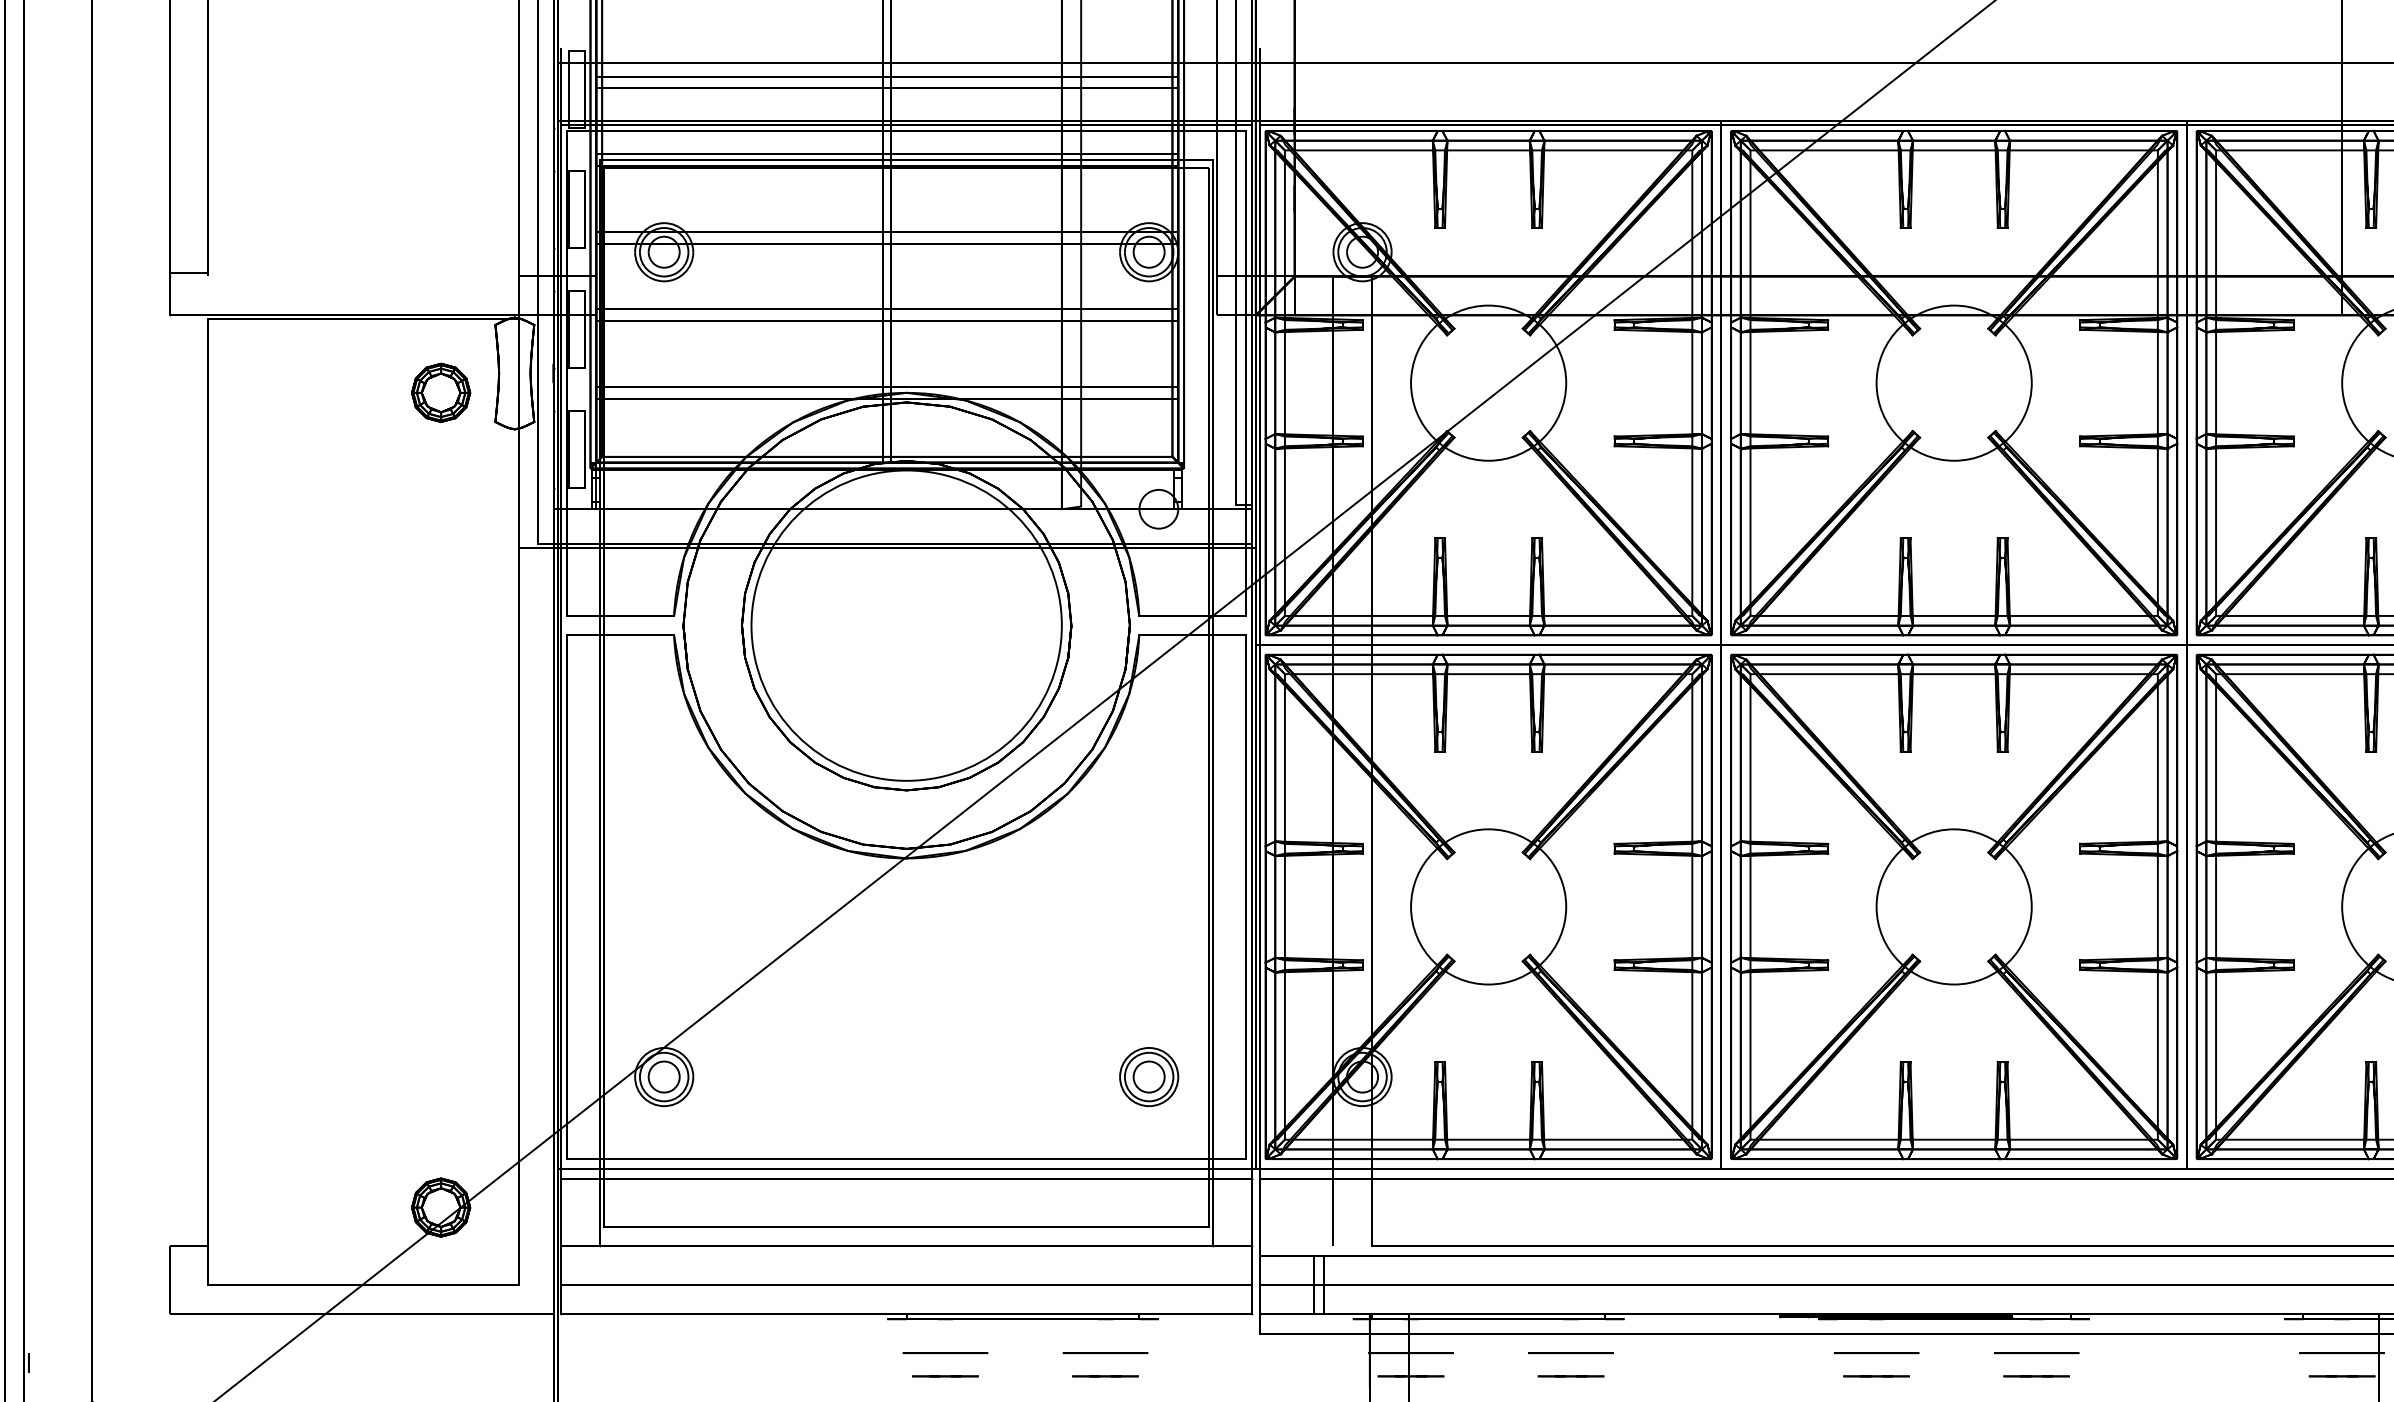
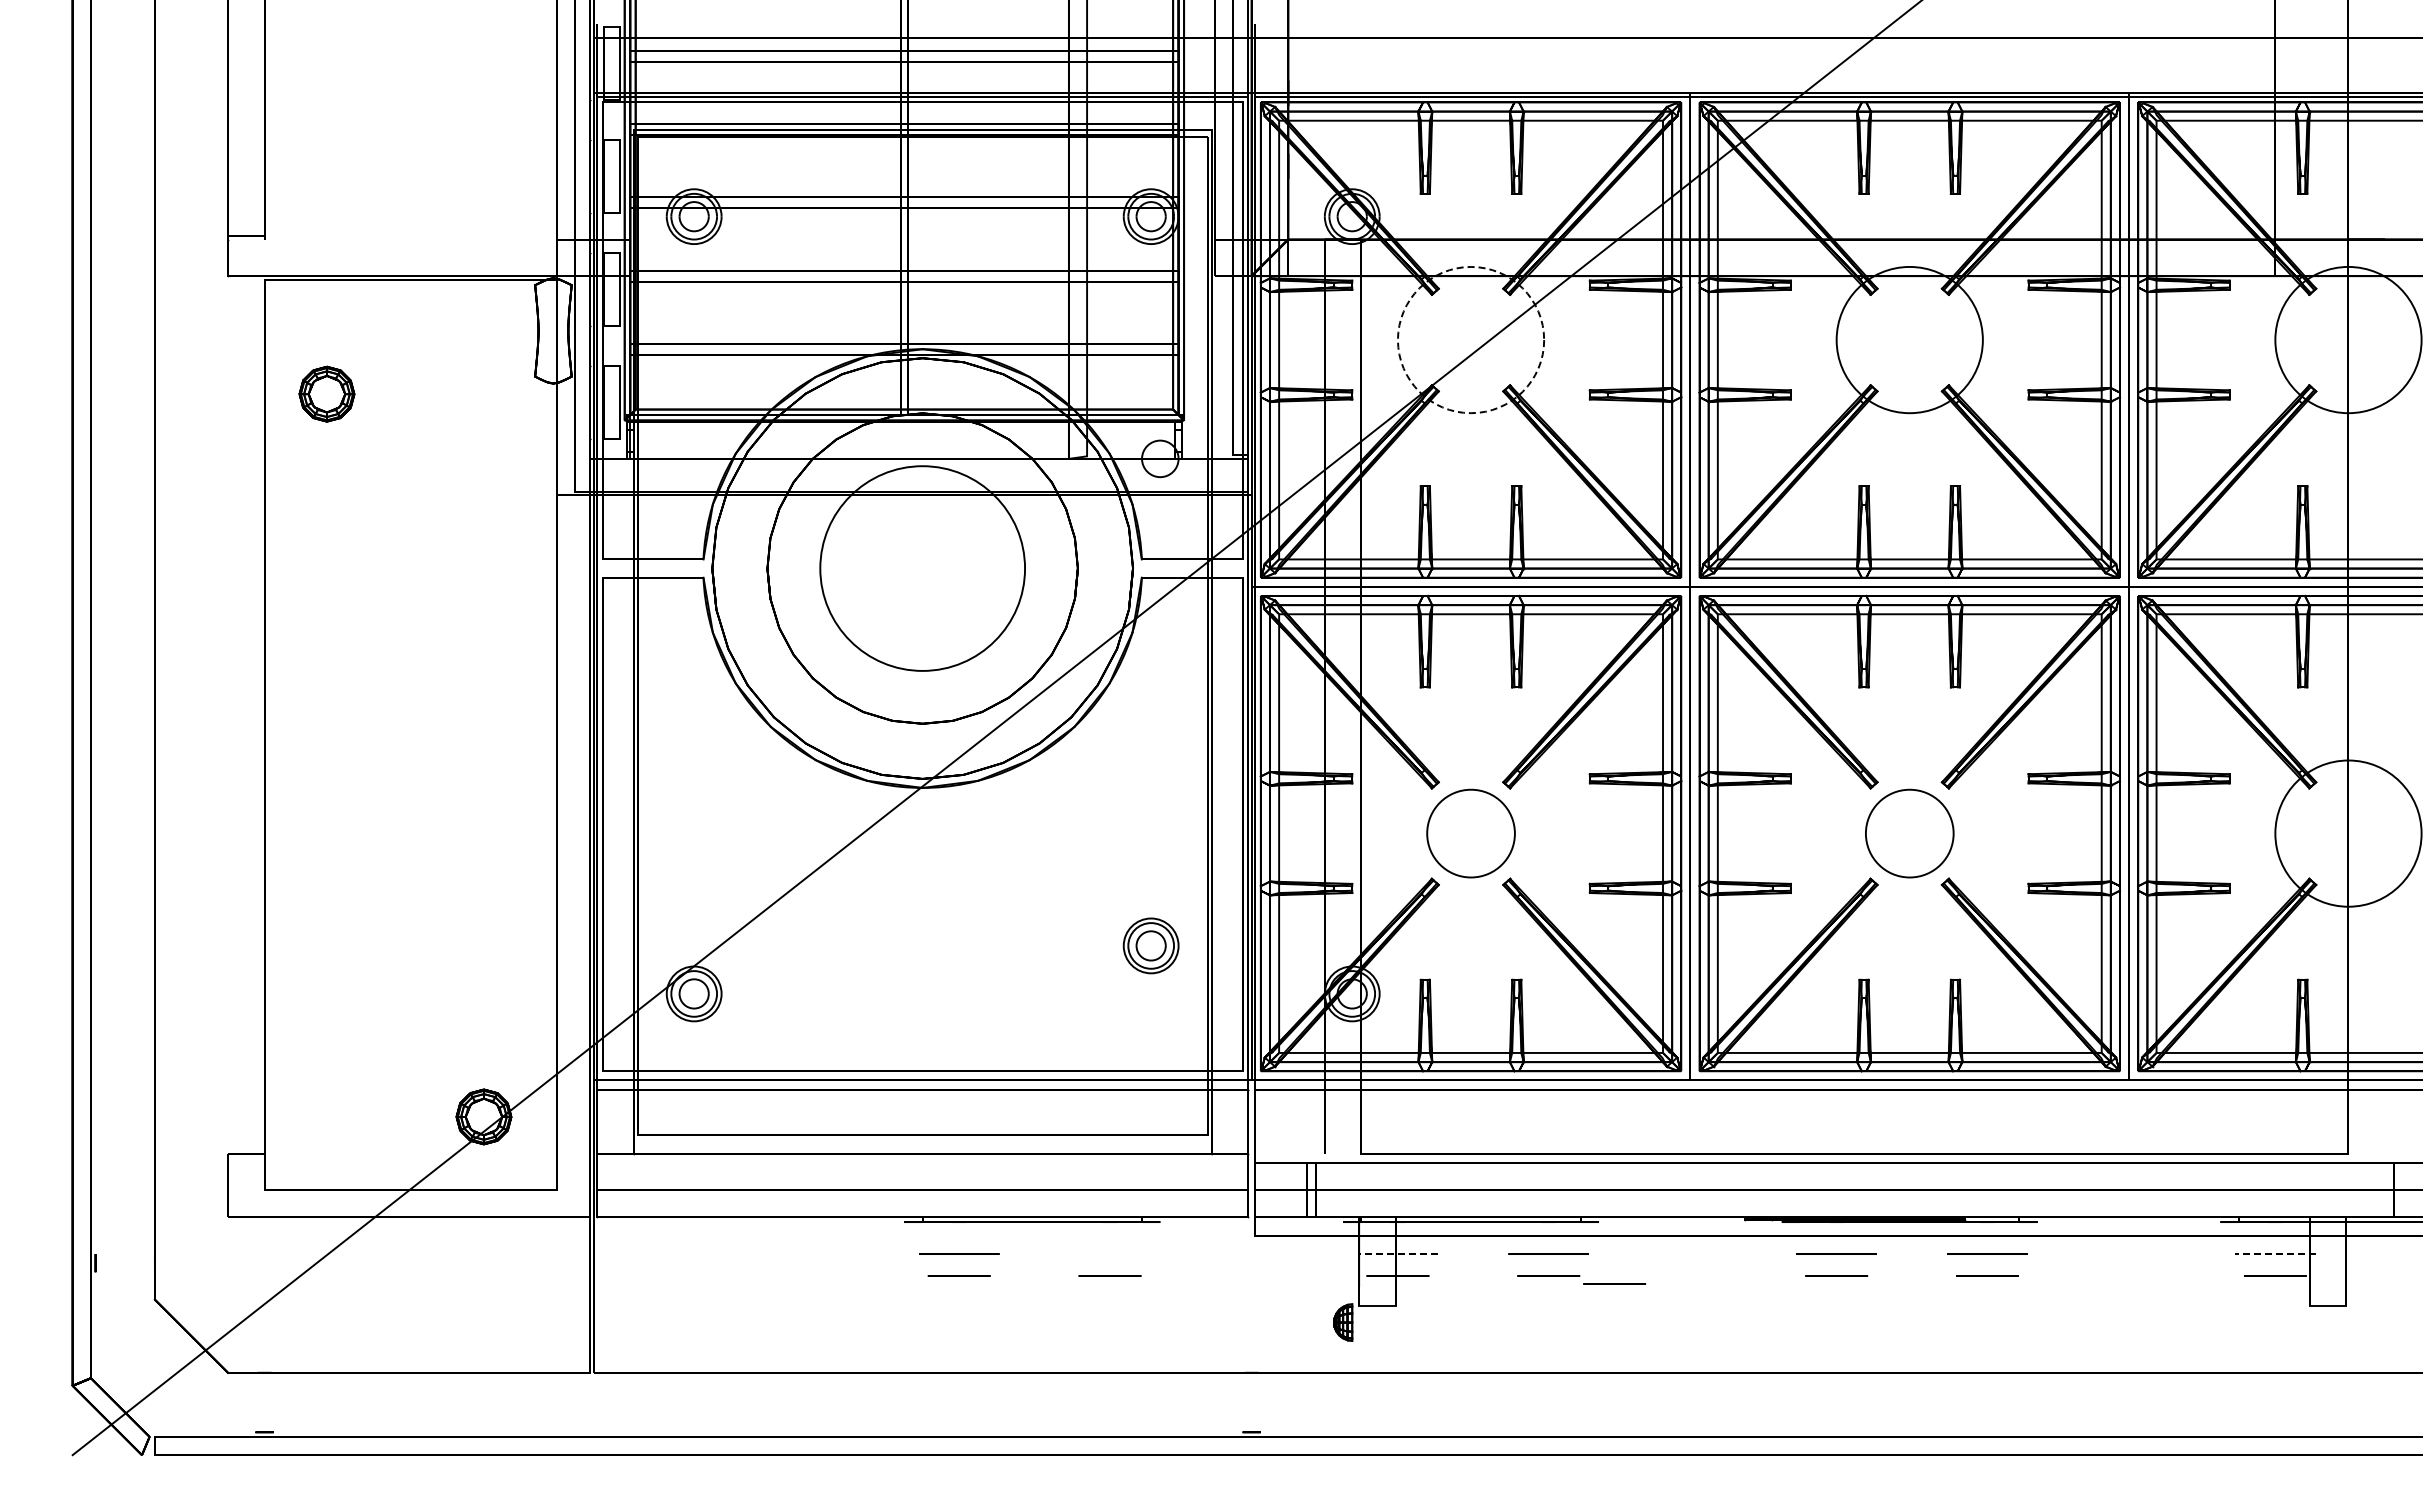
circle: (1488, 382) -> (1470, 339), solid -> dashed
part: (440, 392) -> (326, 393), moved
circle: (906, 625) -> (922, 568), size x0.7
circle: (1488, 906) -> (1470, 833), size x0.6
circle: (1953, 906) -> (1909, 833), size x0.6
part: (1148, 1076) -> (1150, 945), moved
circle: (1104, 1352) -> (1109, 1253), removed
circle: (1410, 1353) -> (1397, 1254), solid -> dashed
circle: (2342, 1353) -> (2275, 1254), solid -> dashed
line: (1640, 1384) -> (1614, 1283), added

